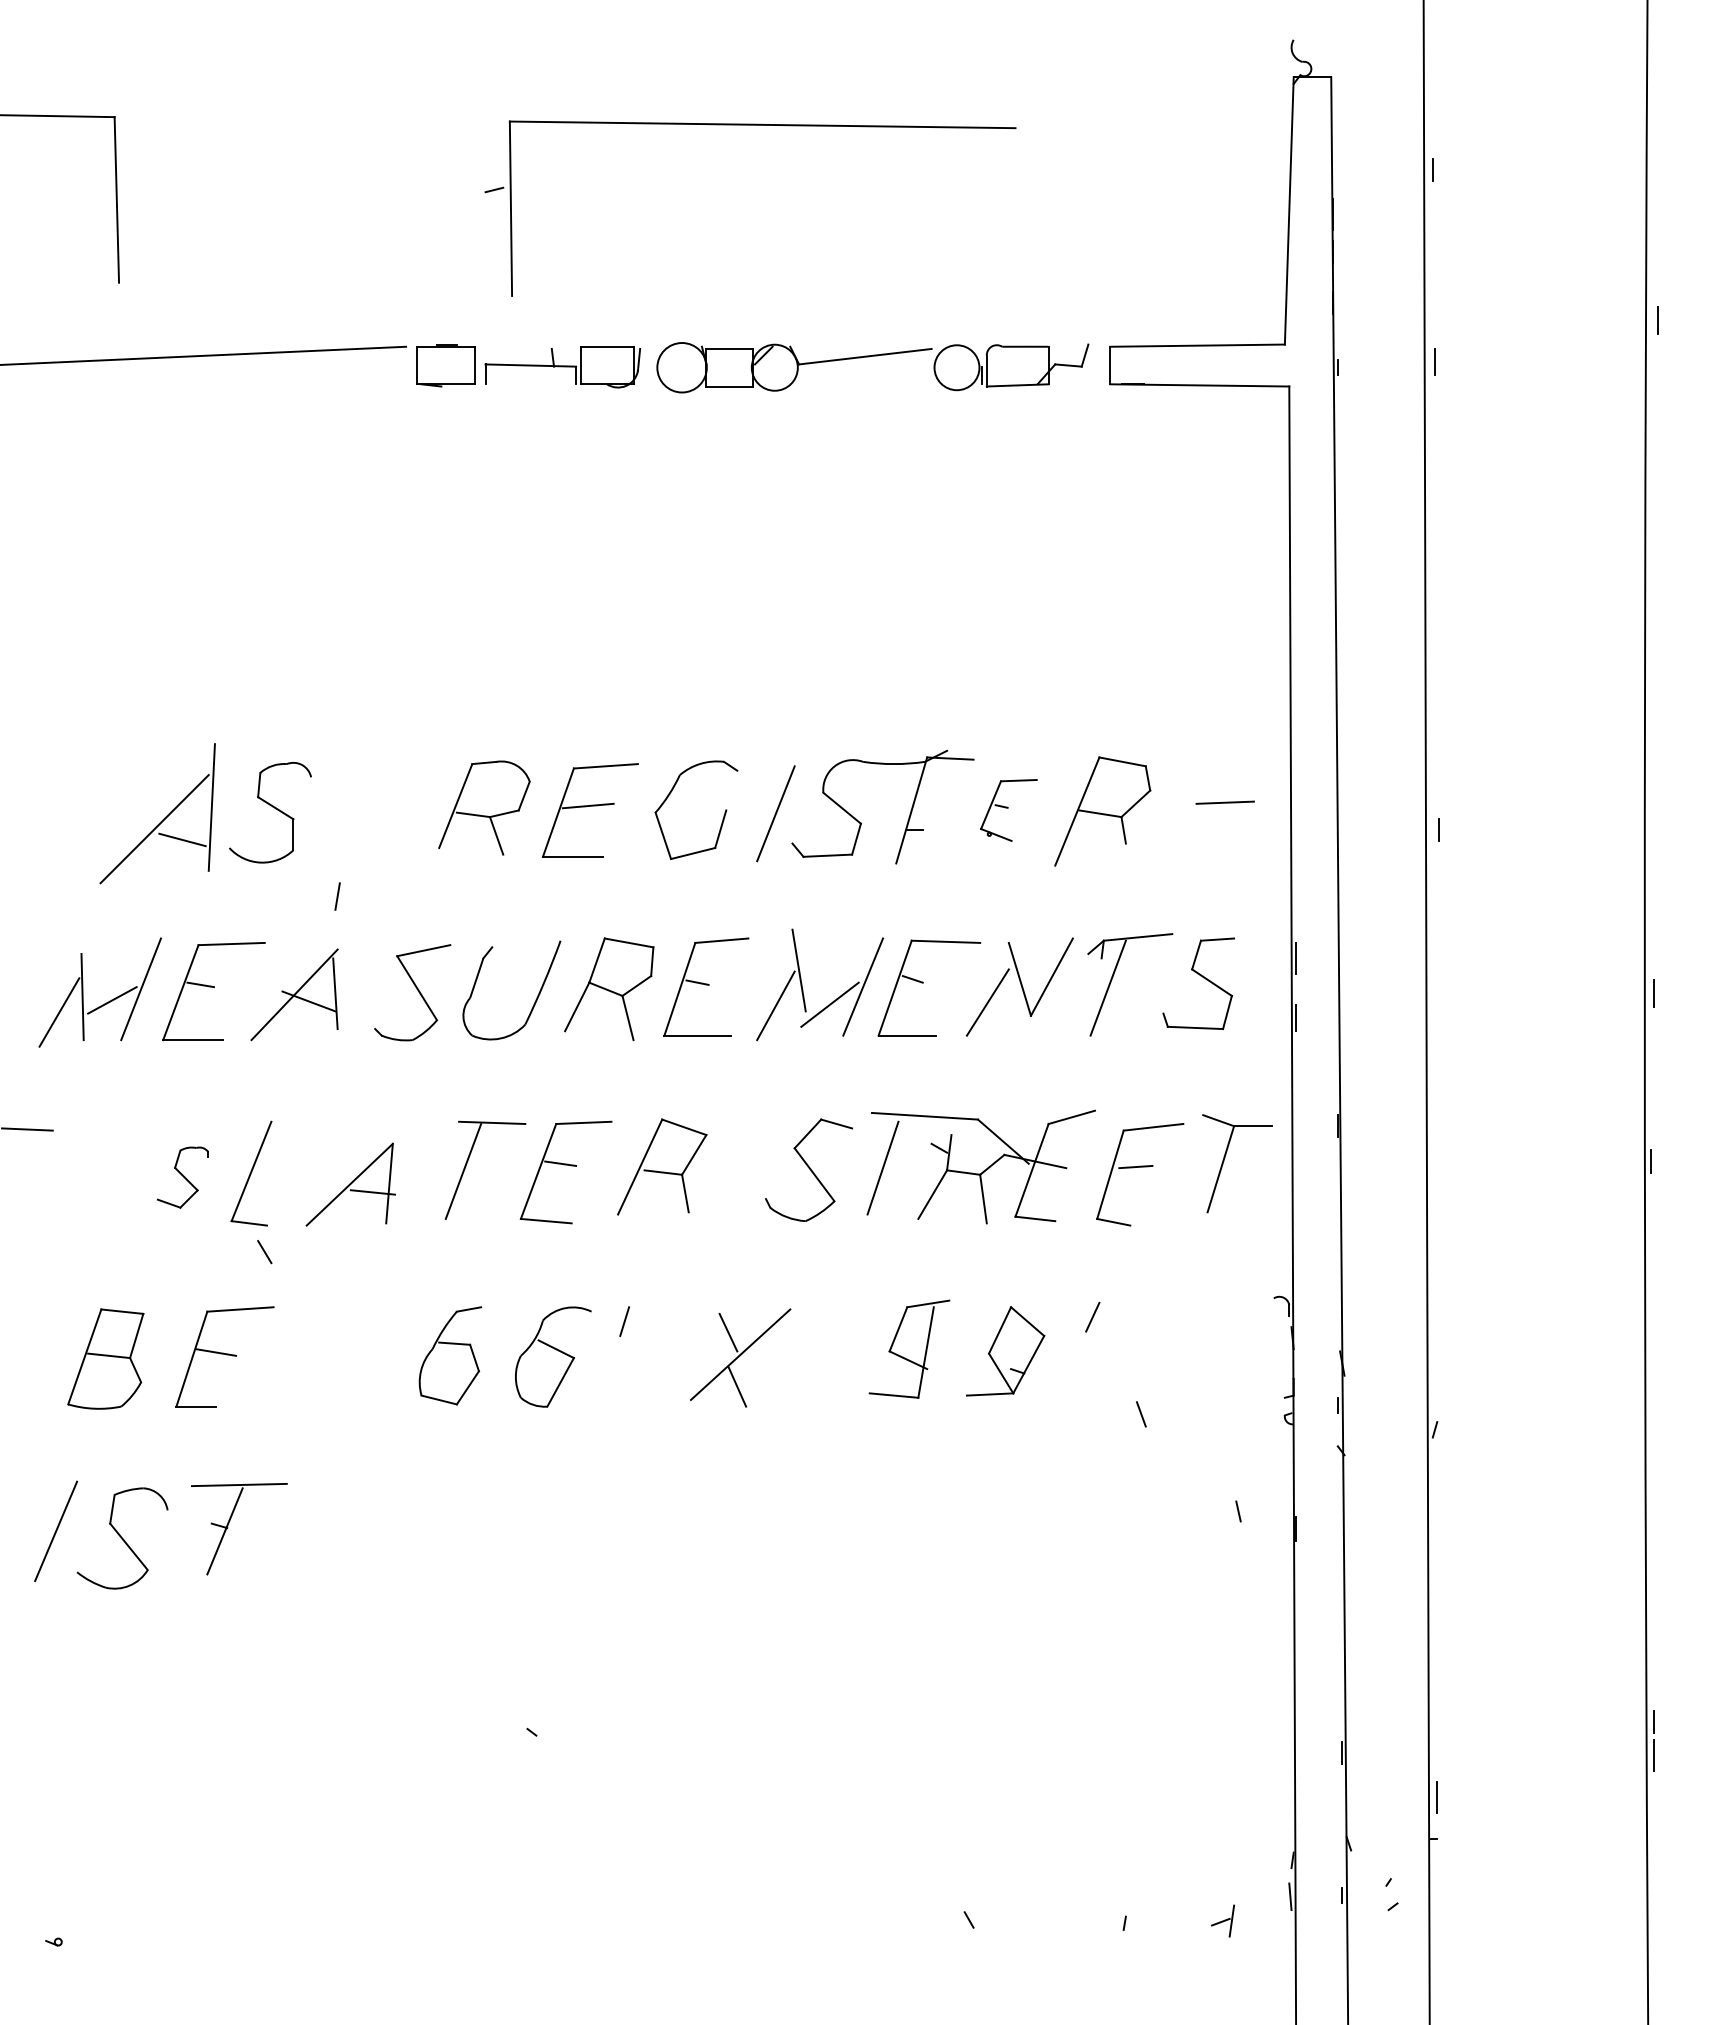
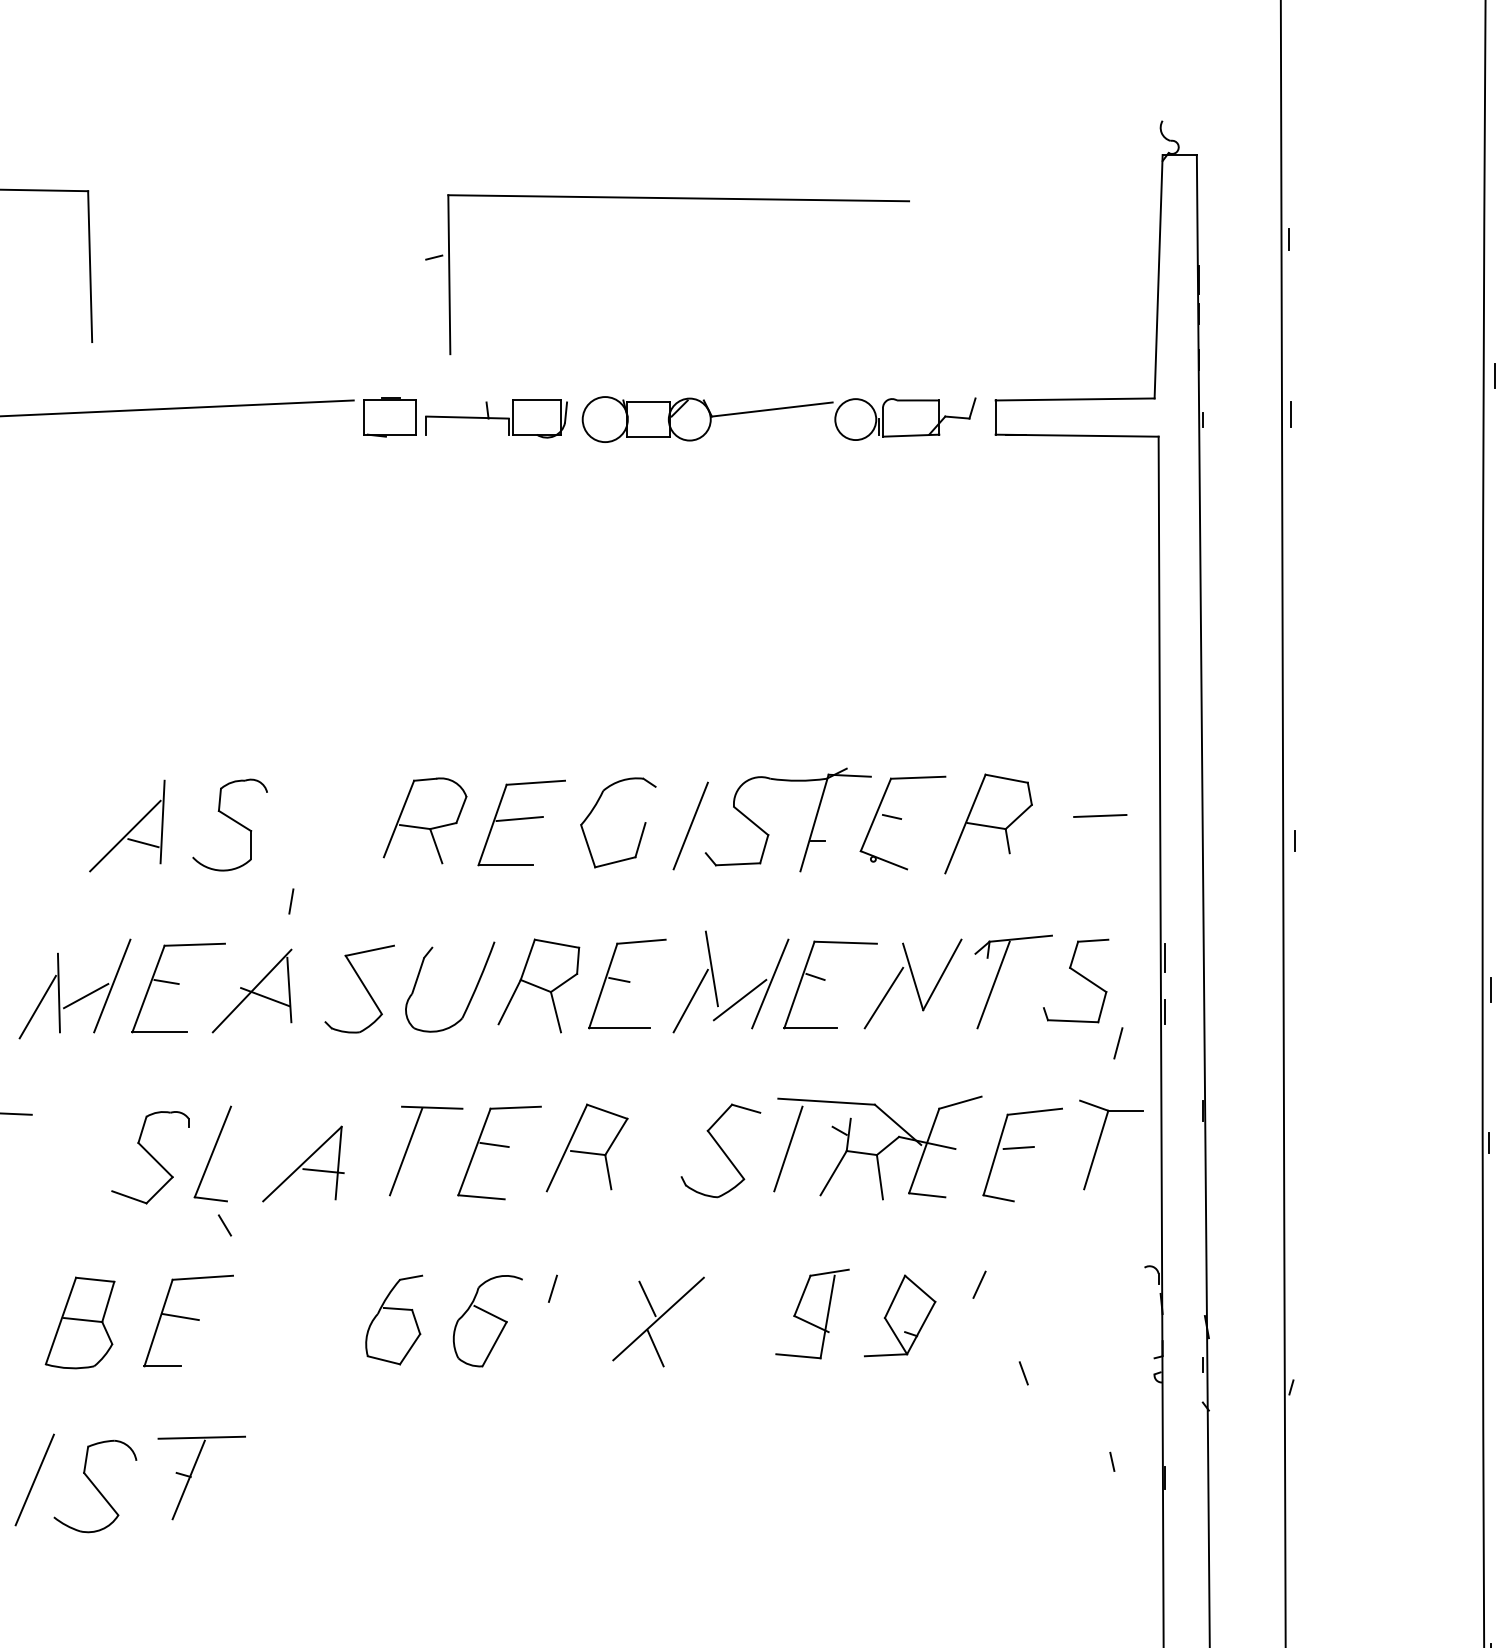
part: (1008, 810) -> (902, 823), size x1.67
part: (157, 813) -> (127, 825), size x0.71
line: (1244, 1051) -> (1117, 1042), added
part: (182, 1177) -> (150, 1157), size x1.67

